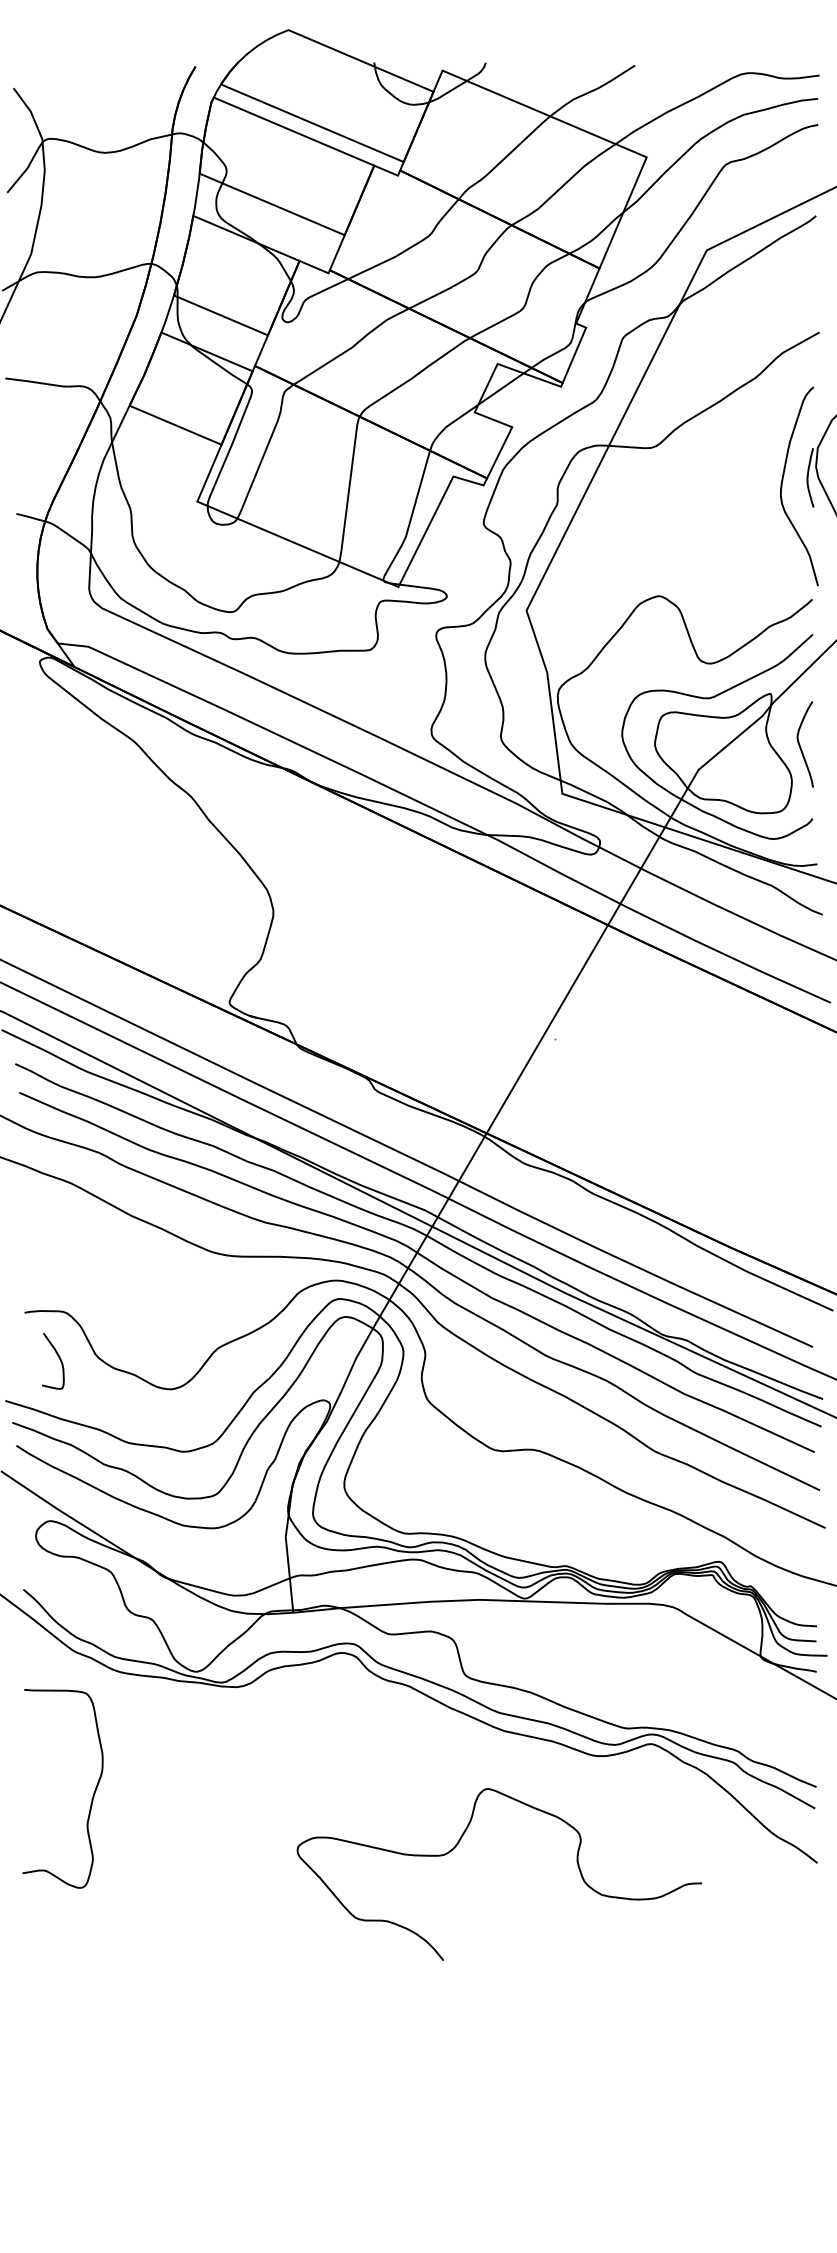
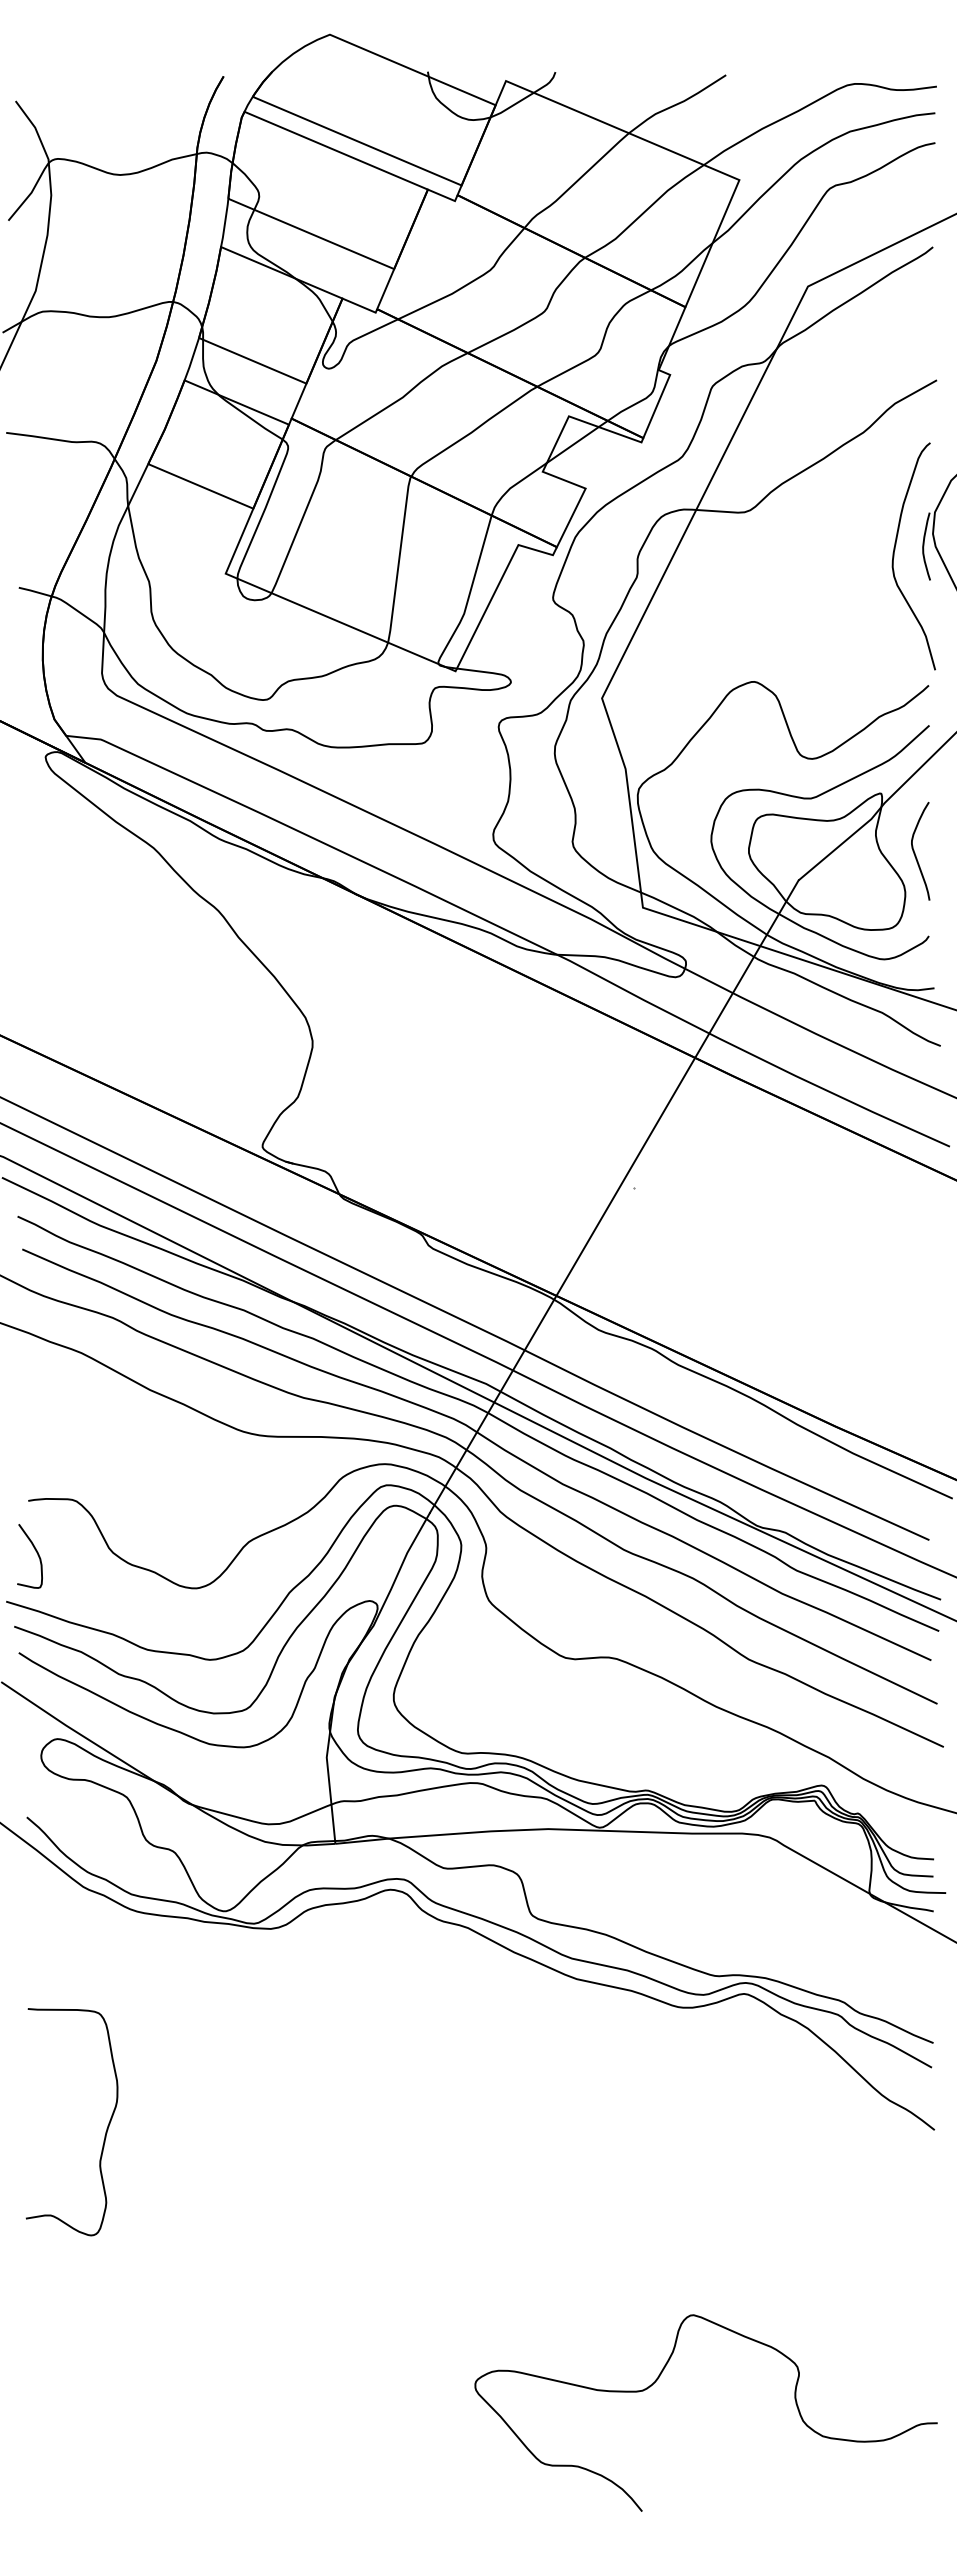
curve: (58, 1358) -> (36, 1553), moved
curve: (92, 1797) -> (105, 2131), moved
curve: (457, 1845) -> (658, 2379), moved

